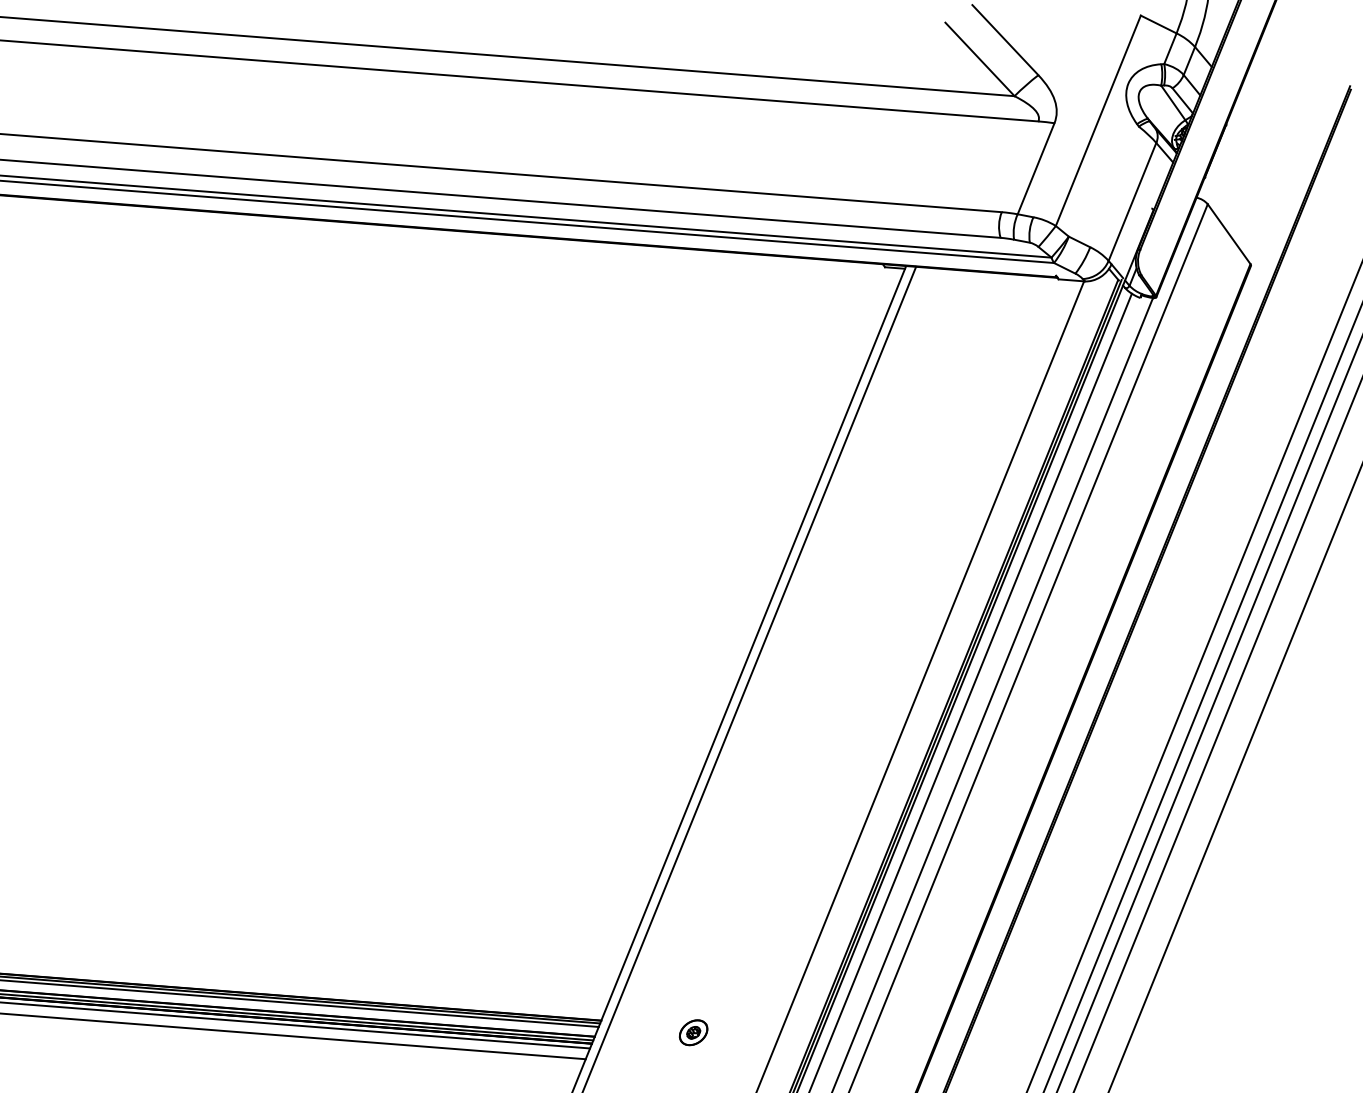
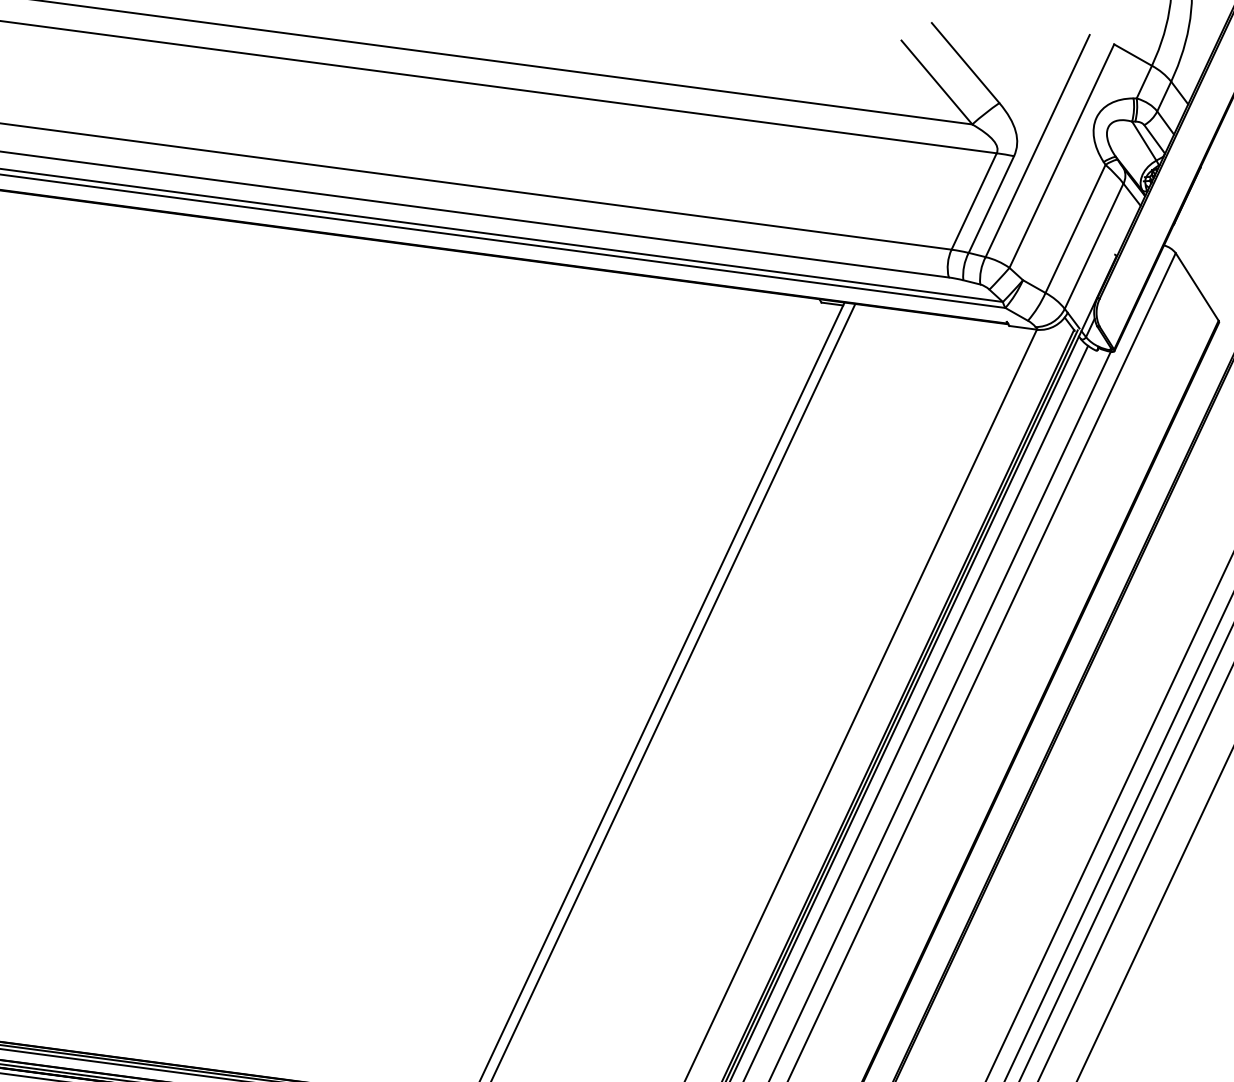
line: (1075, 112) -> (1037, 145), added
line: (1019, 166) -> (973, 201), added
line: (1114, 186) -> (1075, 228), added

